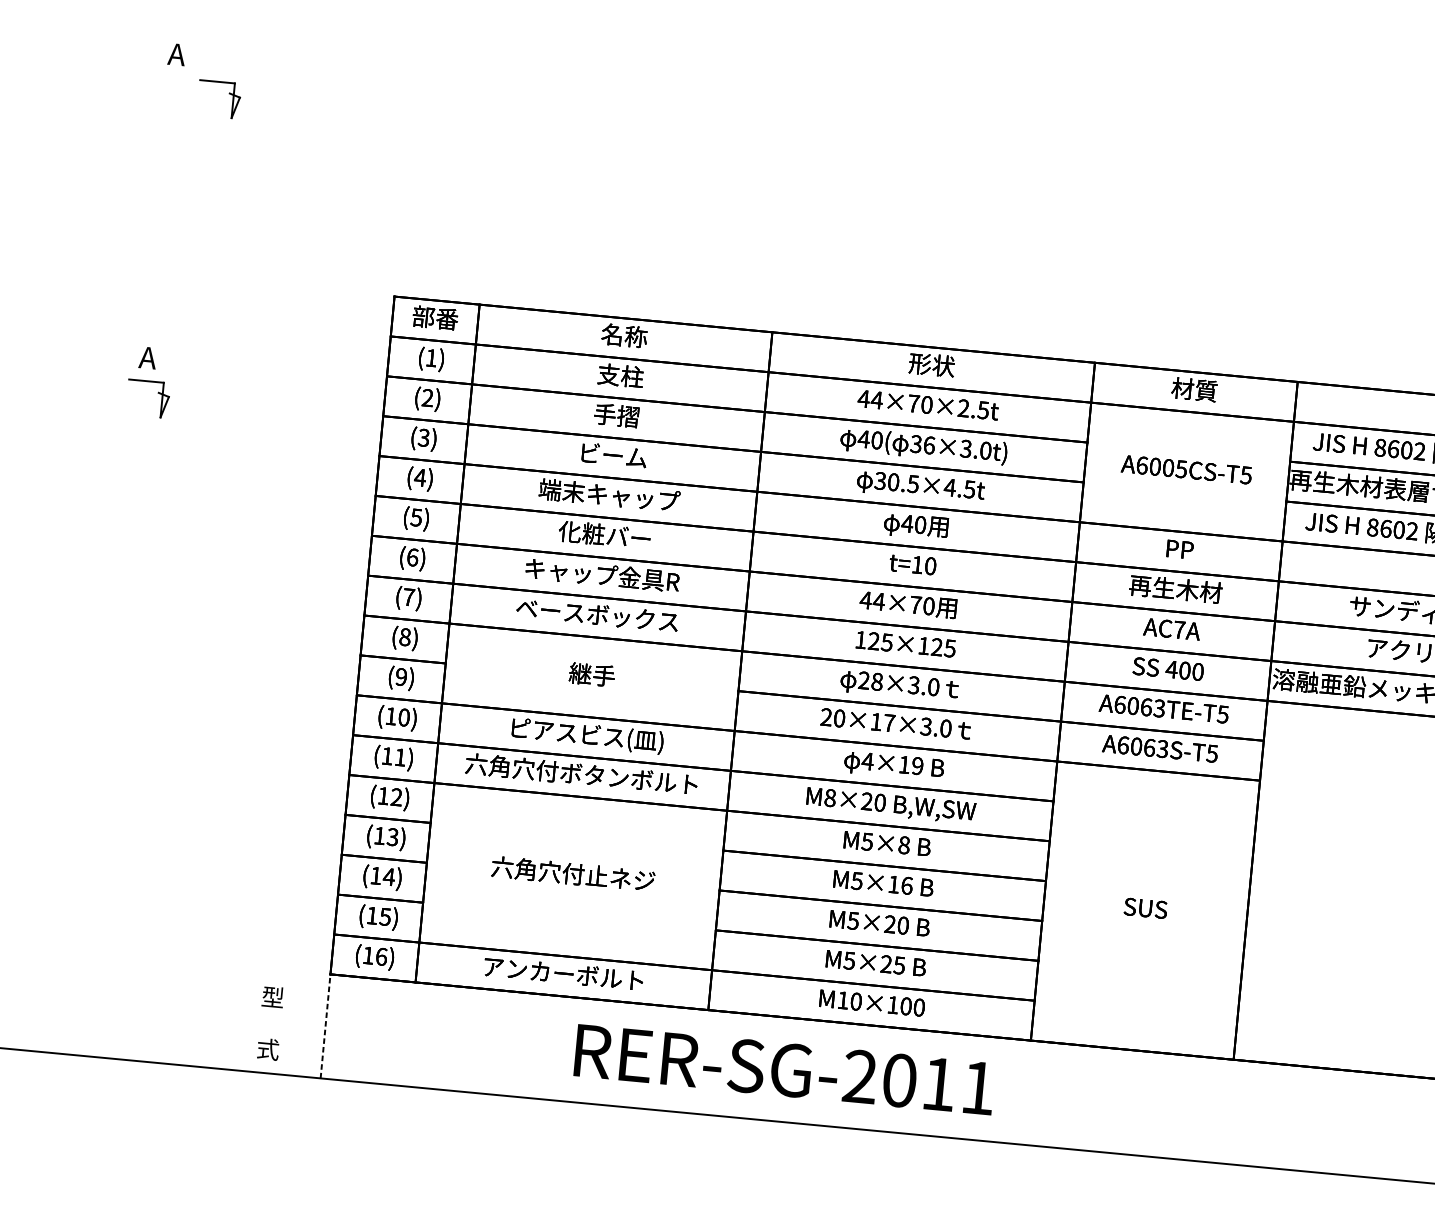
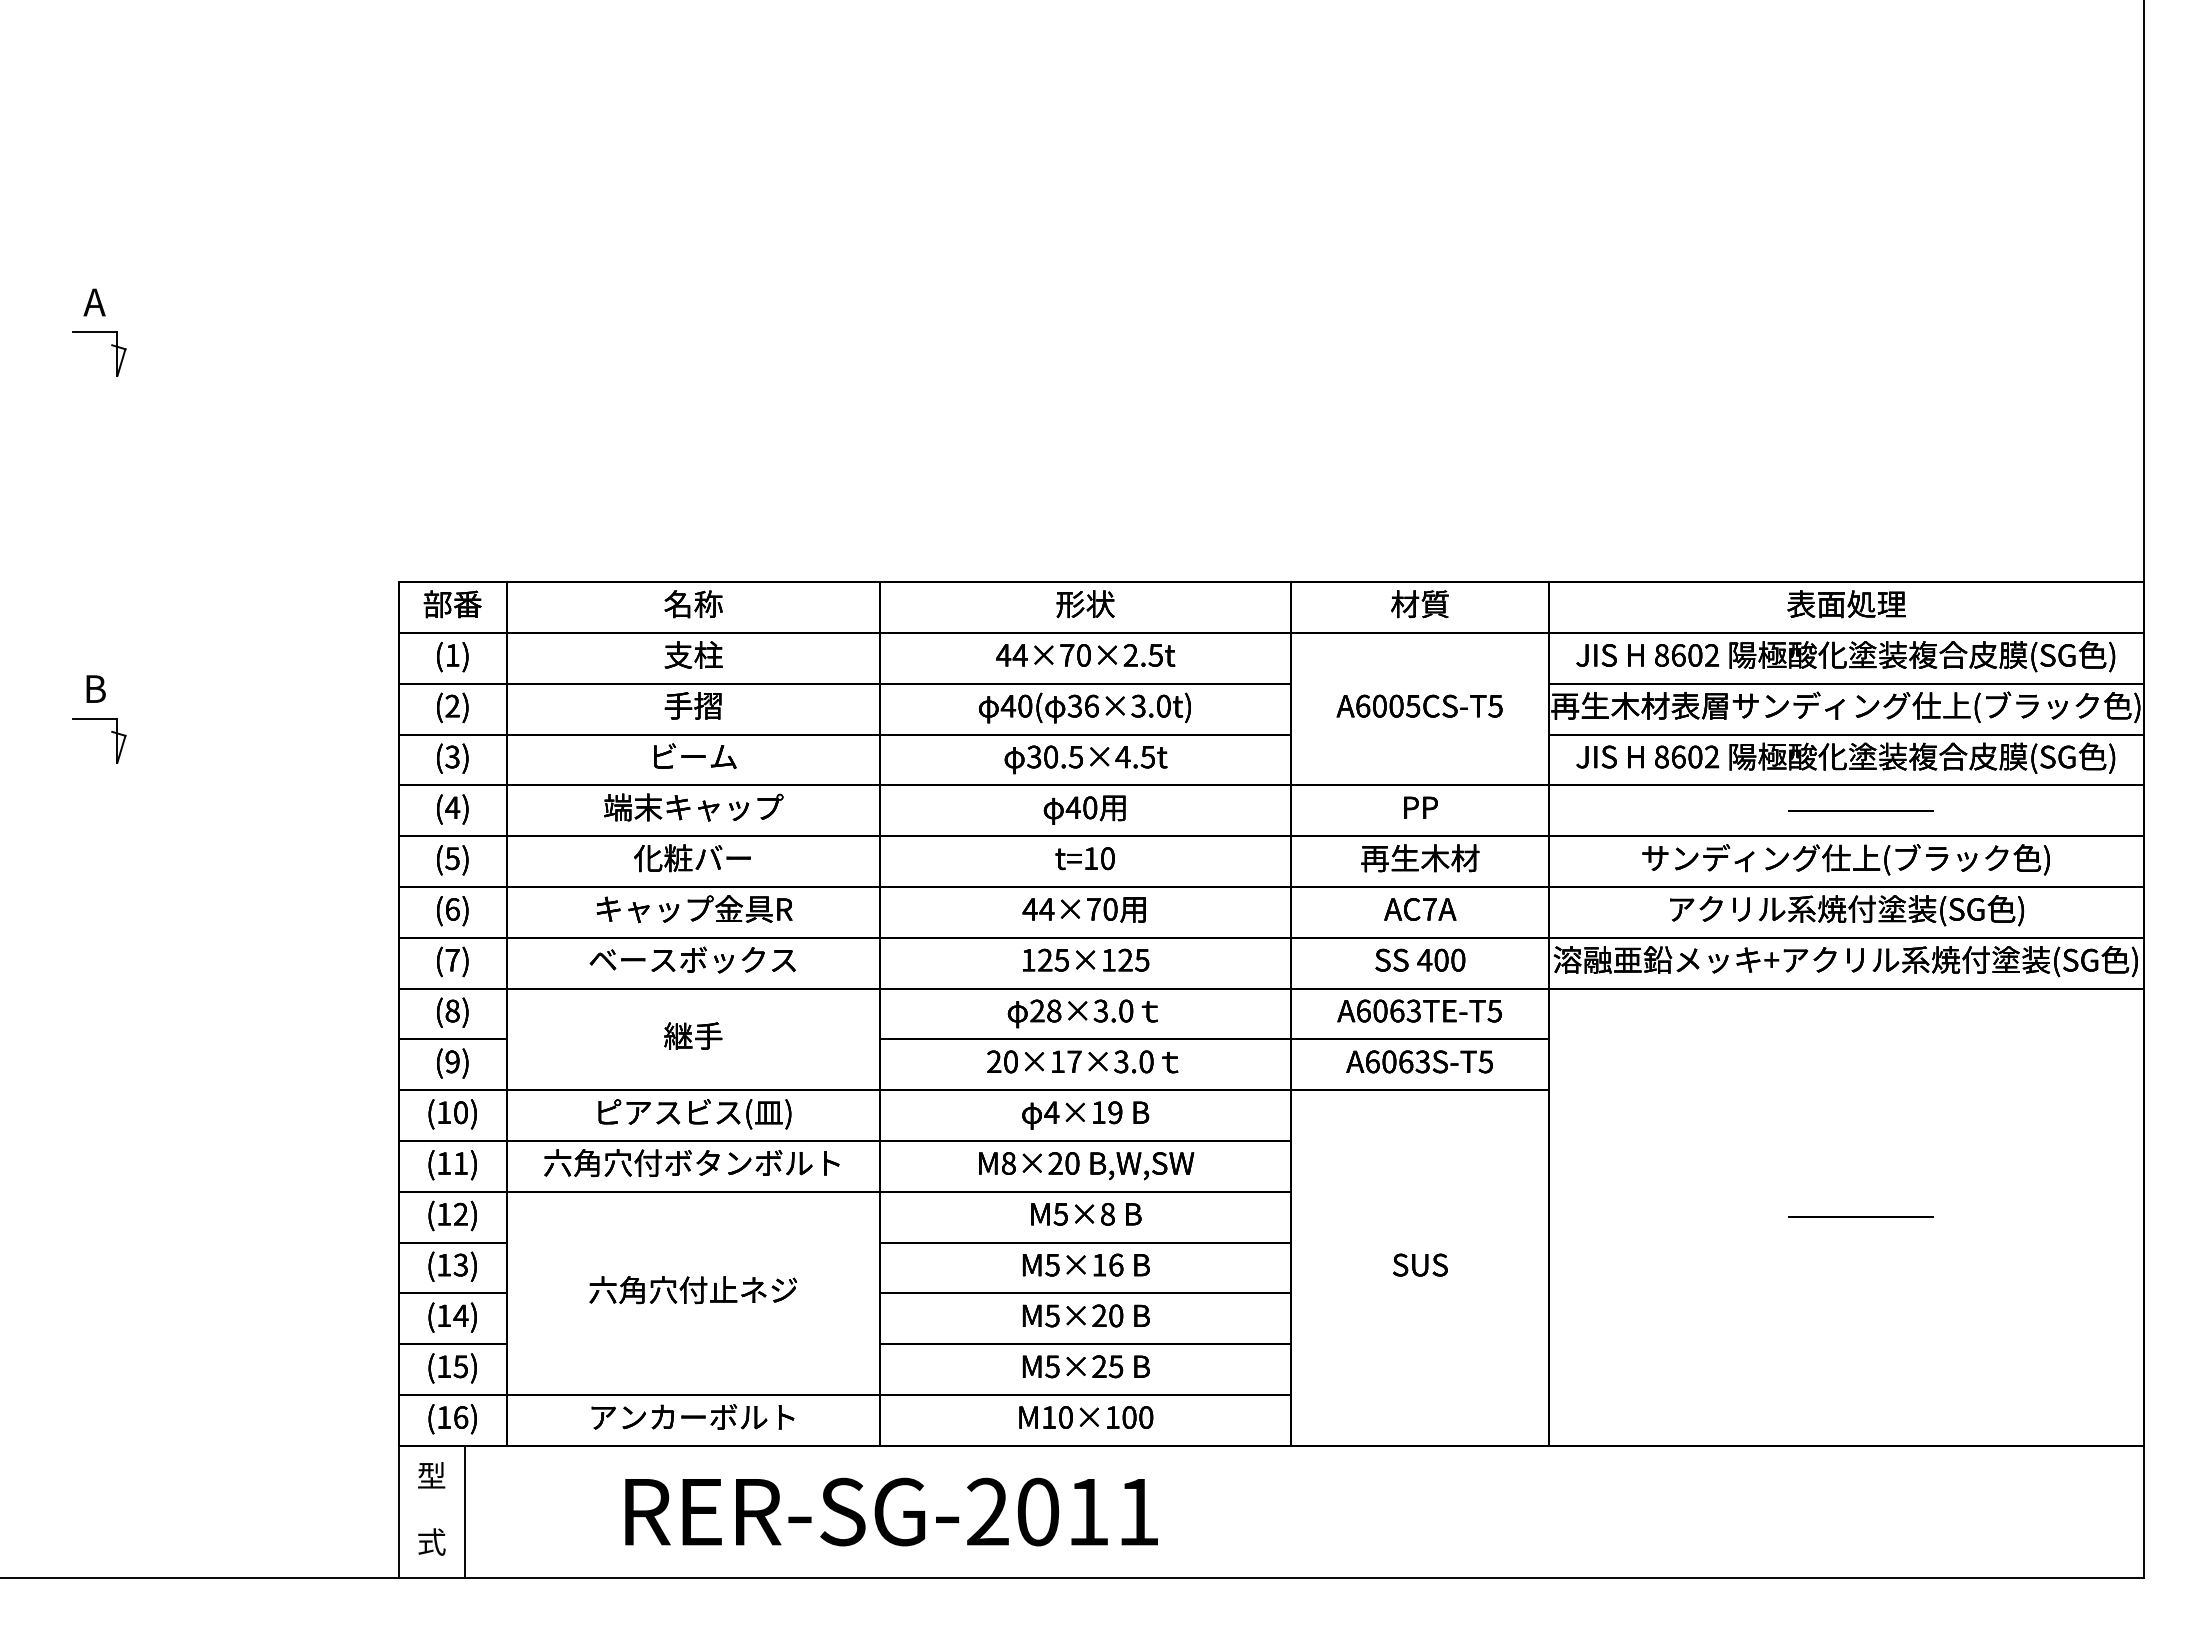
part: (229, 93) -> (111, 345), moved
text: (148, 357) -> (94, 688), A -> B
text: (270, 1023) -> (431, 1508), moved
line: (325, 1025) -> (398, 1511), dashed -> solid
line: (377, 1030) -> (464, 1511), added
text: (784, 1069) -> (891, 1511), moved

